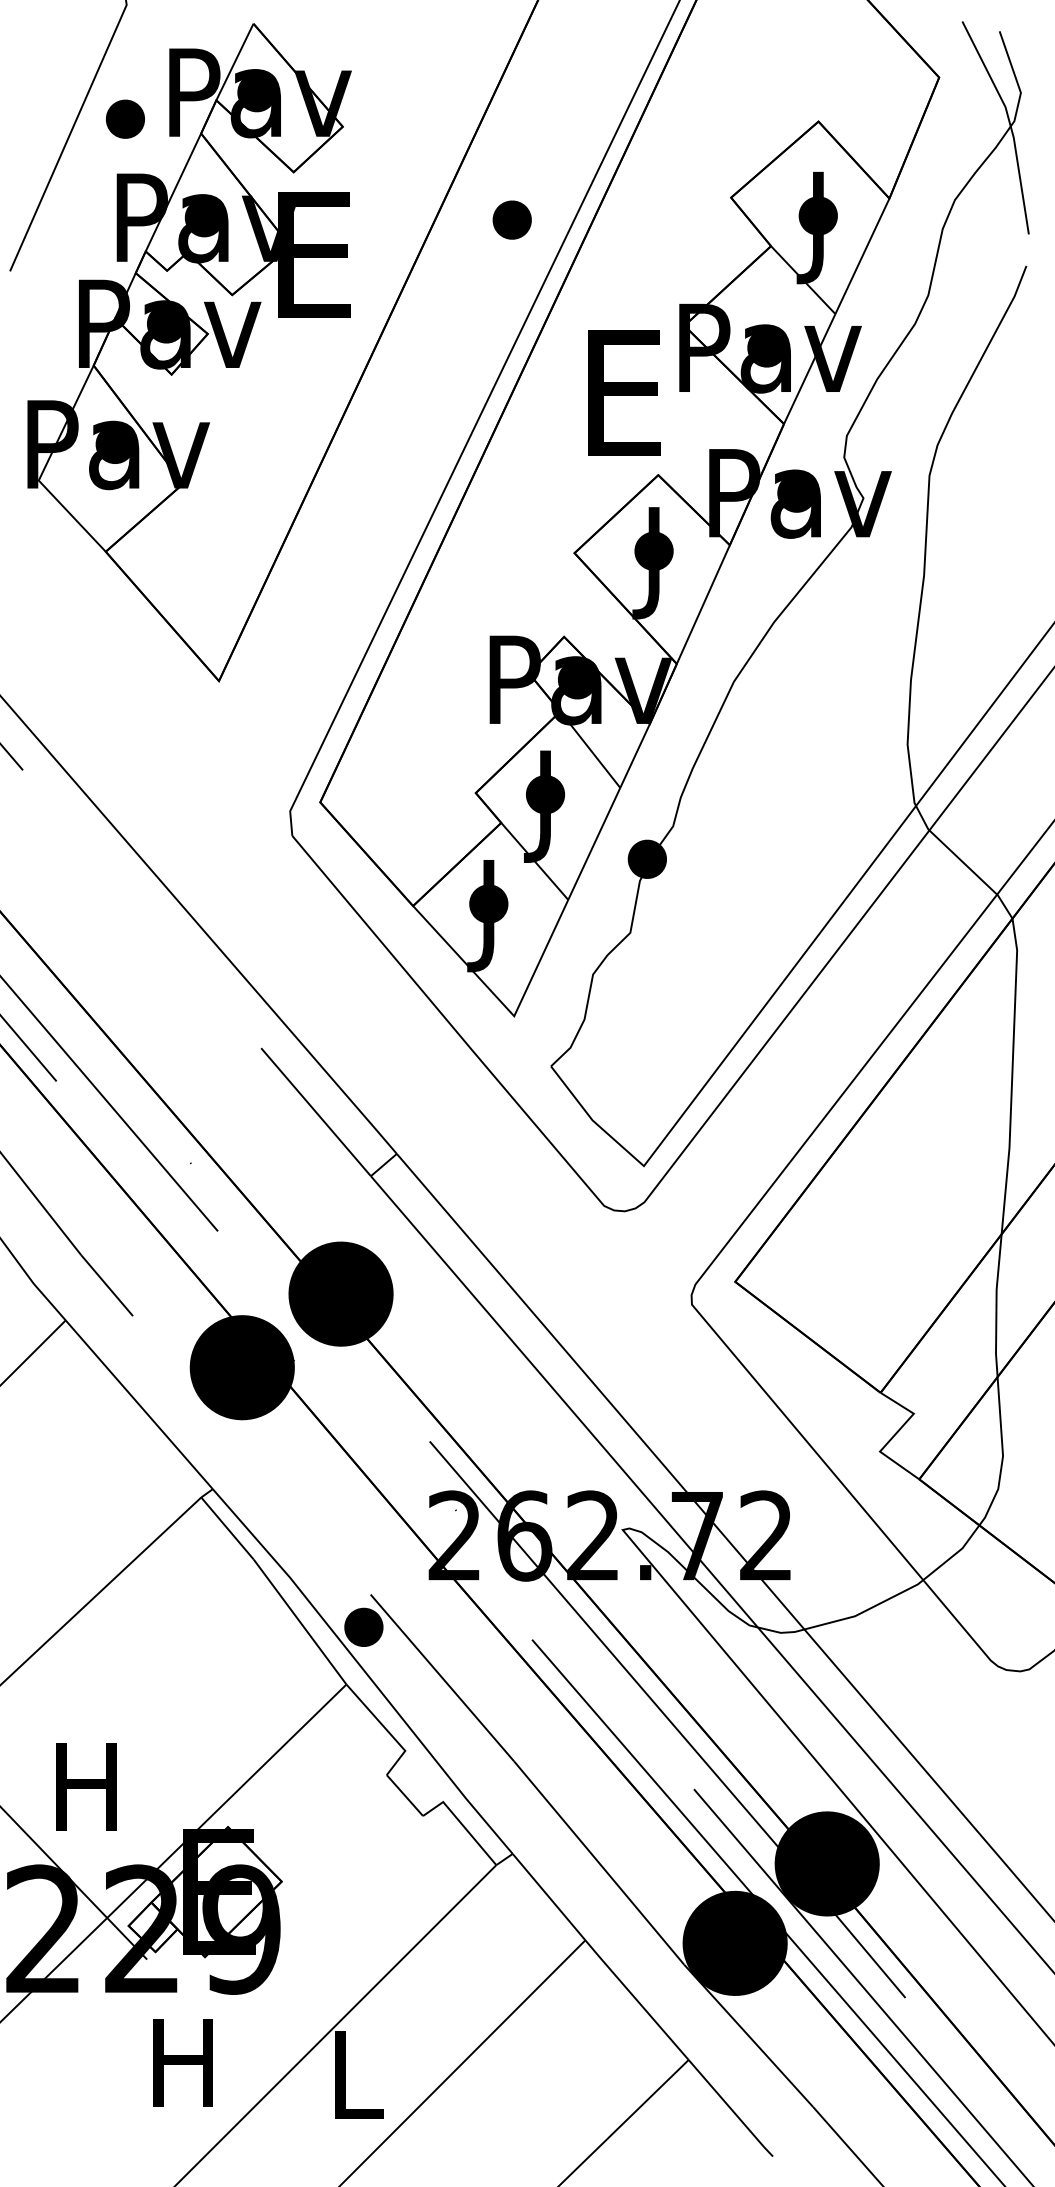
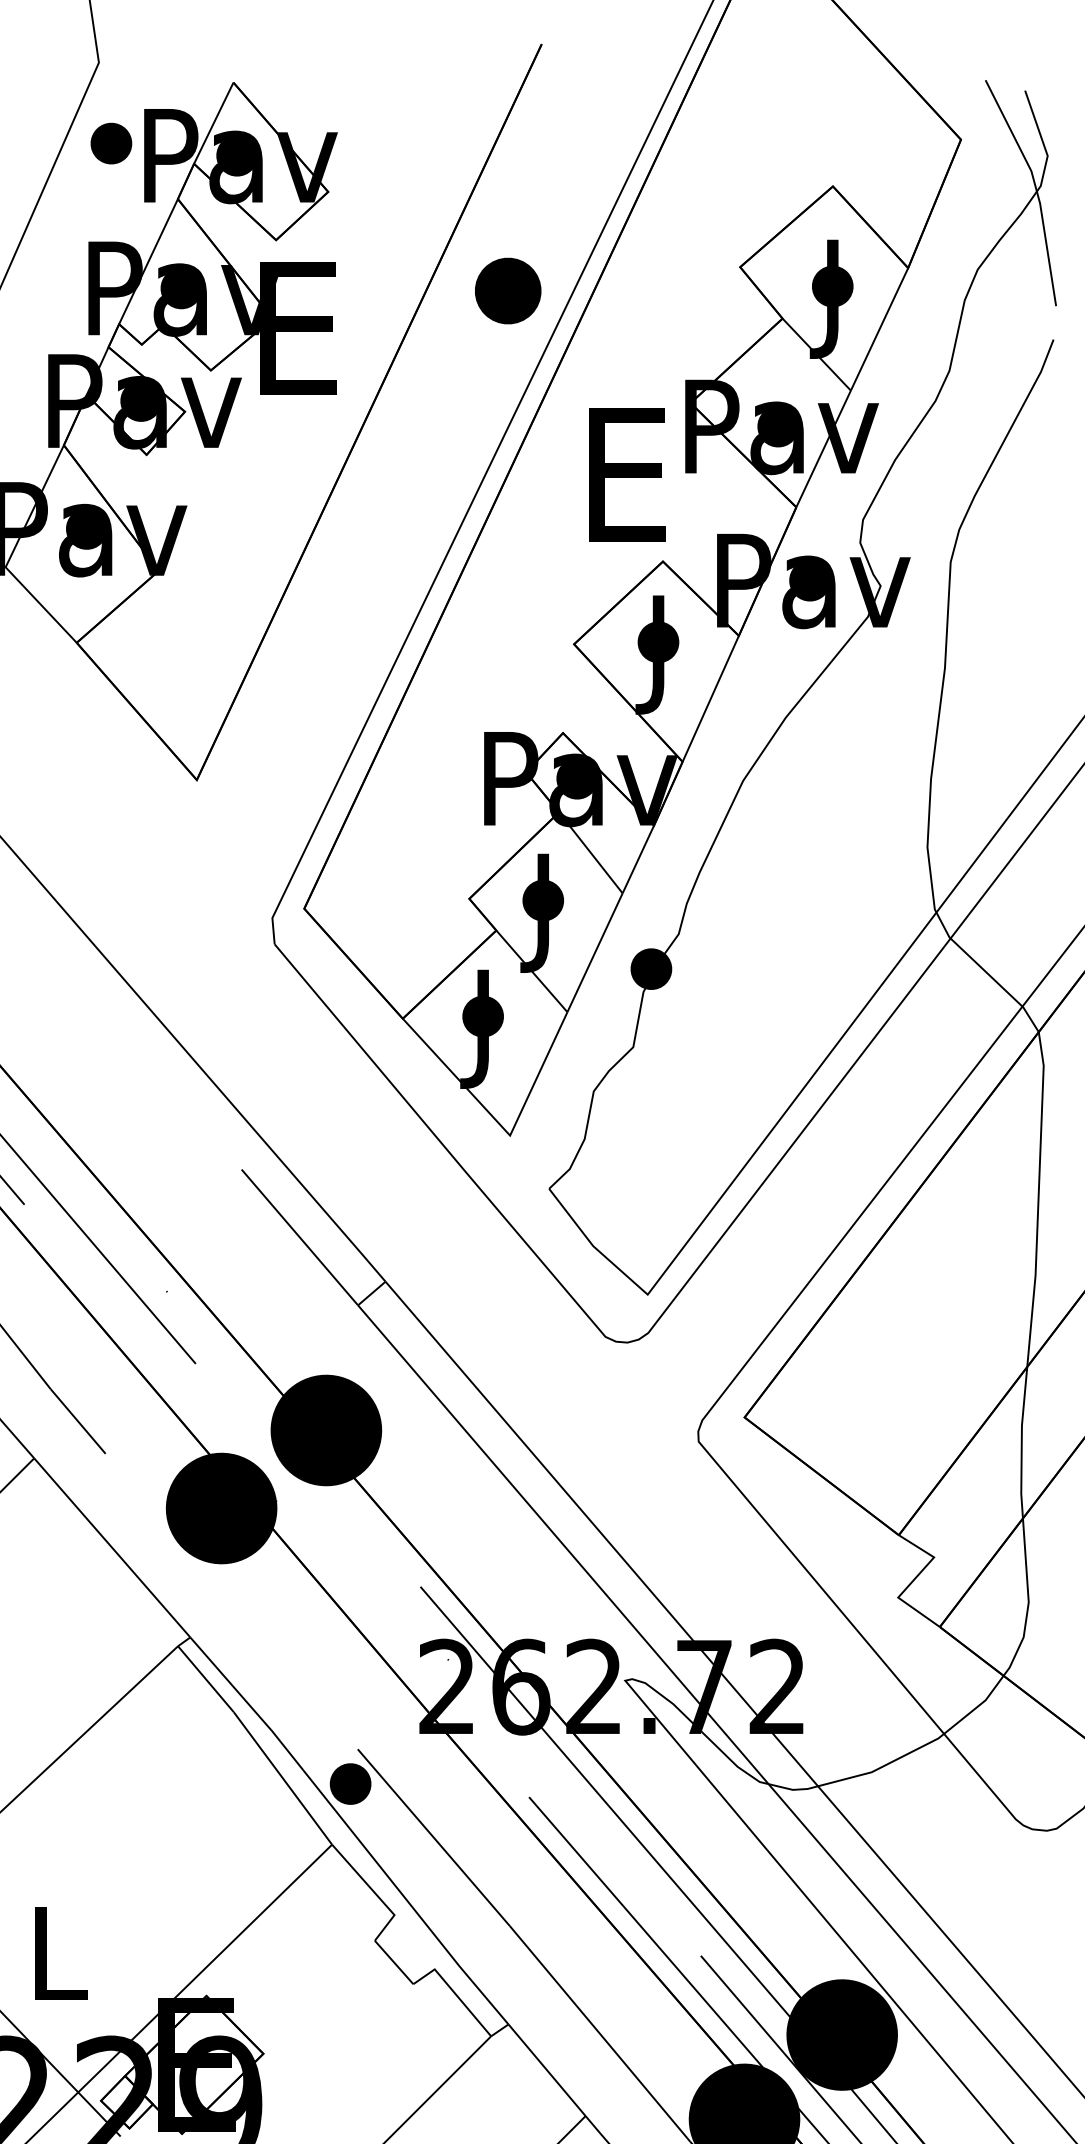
part: (125, 118) -> (111, 142), moved
part: (511, 219) -> (507, 290), size x1.6
text: (86, 1786) -> (56, 1952), H -> L

